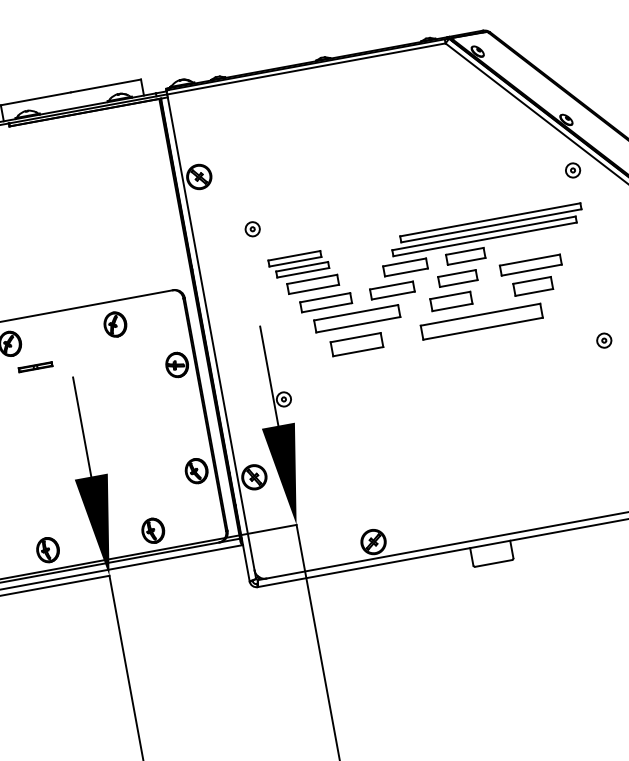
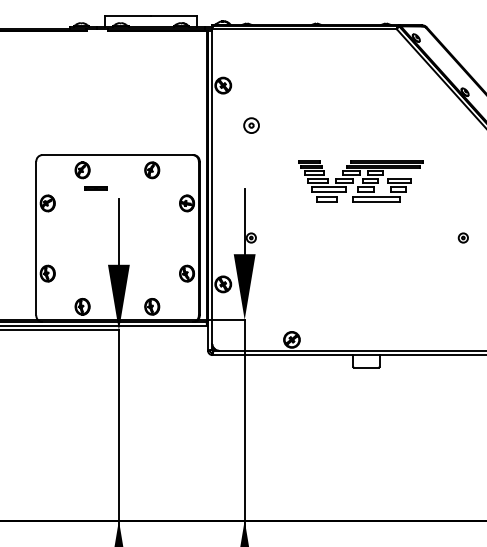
part: (571, 169) -> (462, 124), removed
part: (251, 228) -> (250, 124), size x1.6
part: (433, 283) -> (360, 181), size x0.6

